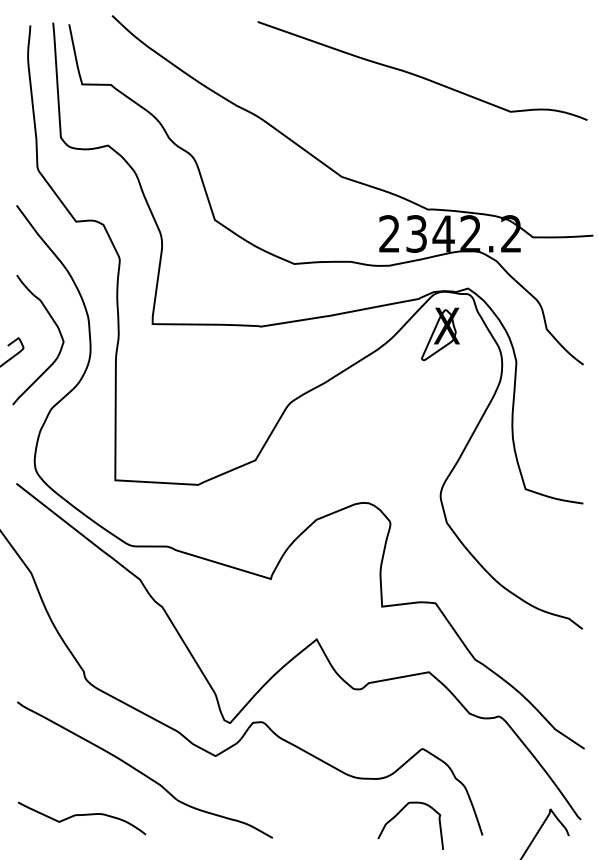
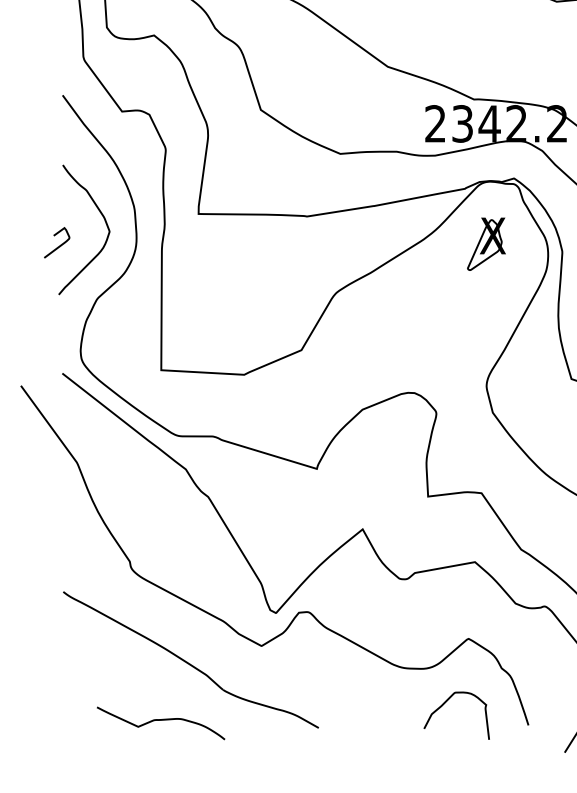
part: (440, 334) -> (486, 244), moved
curve: (81, 815) -> (160, 720), moved

